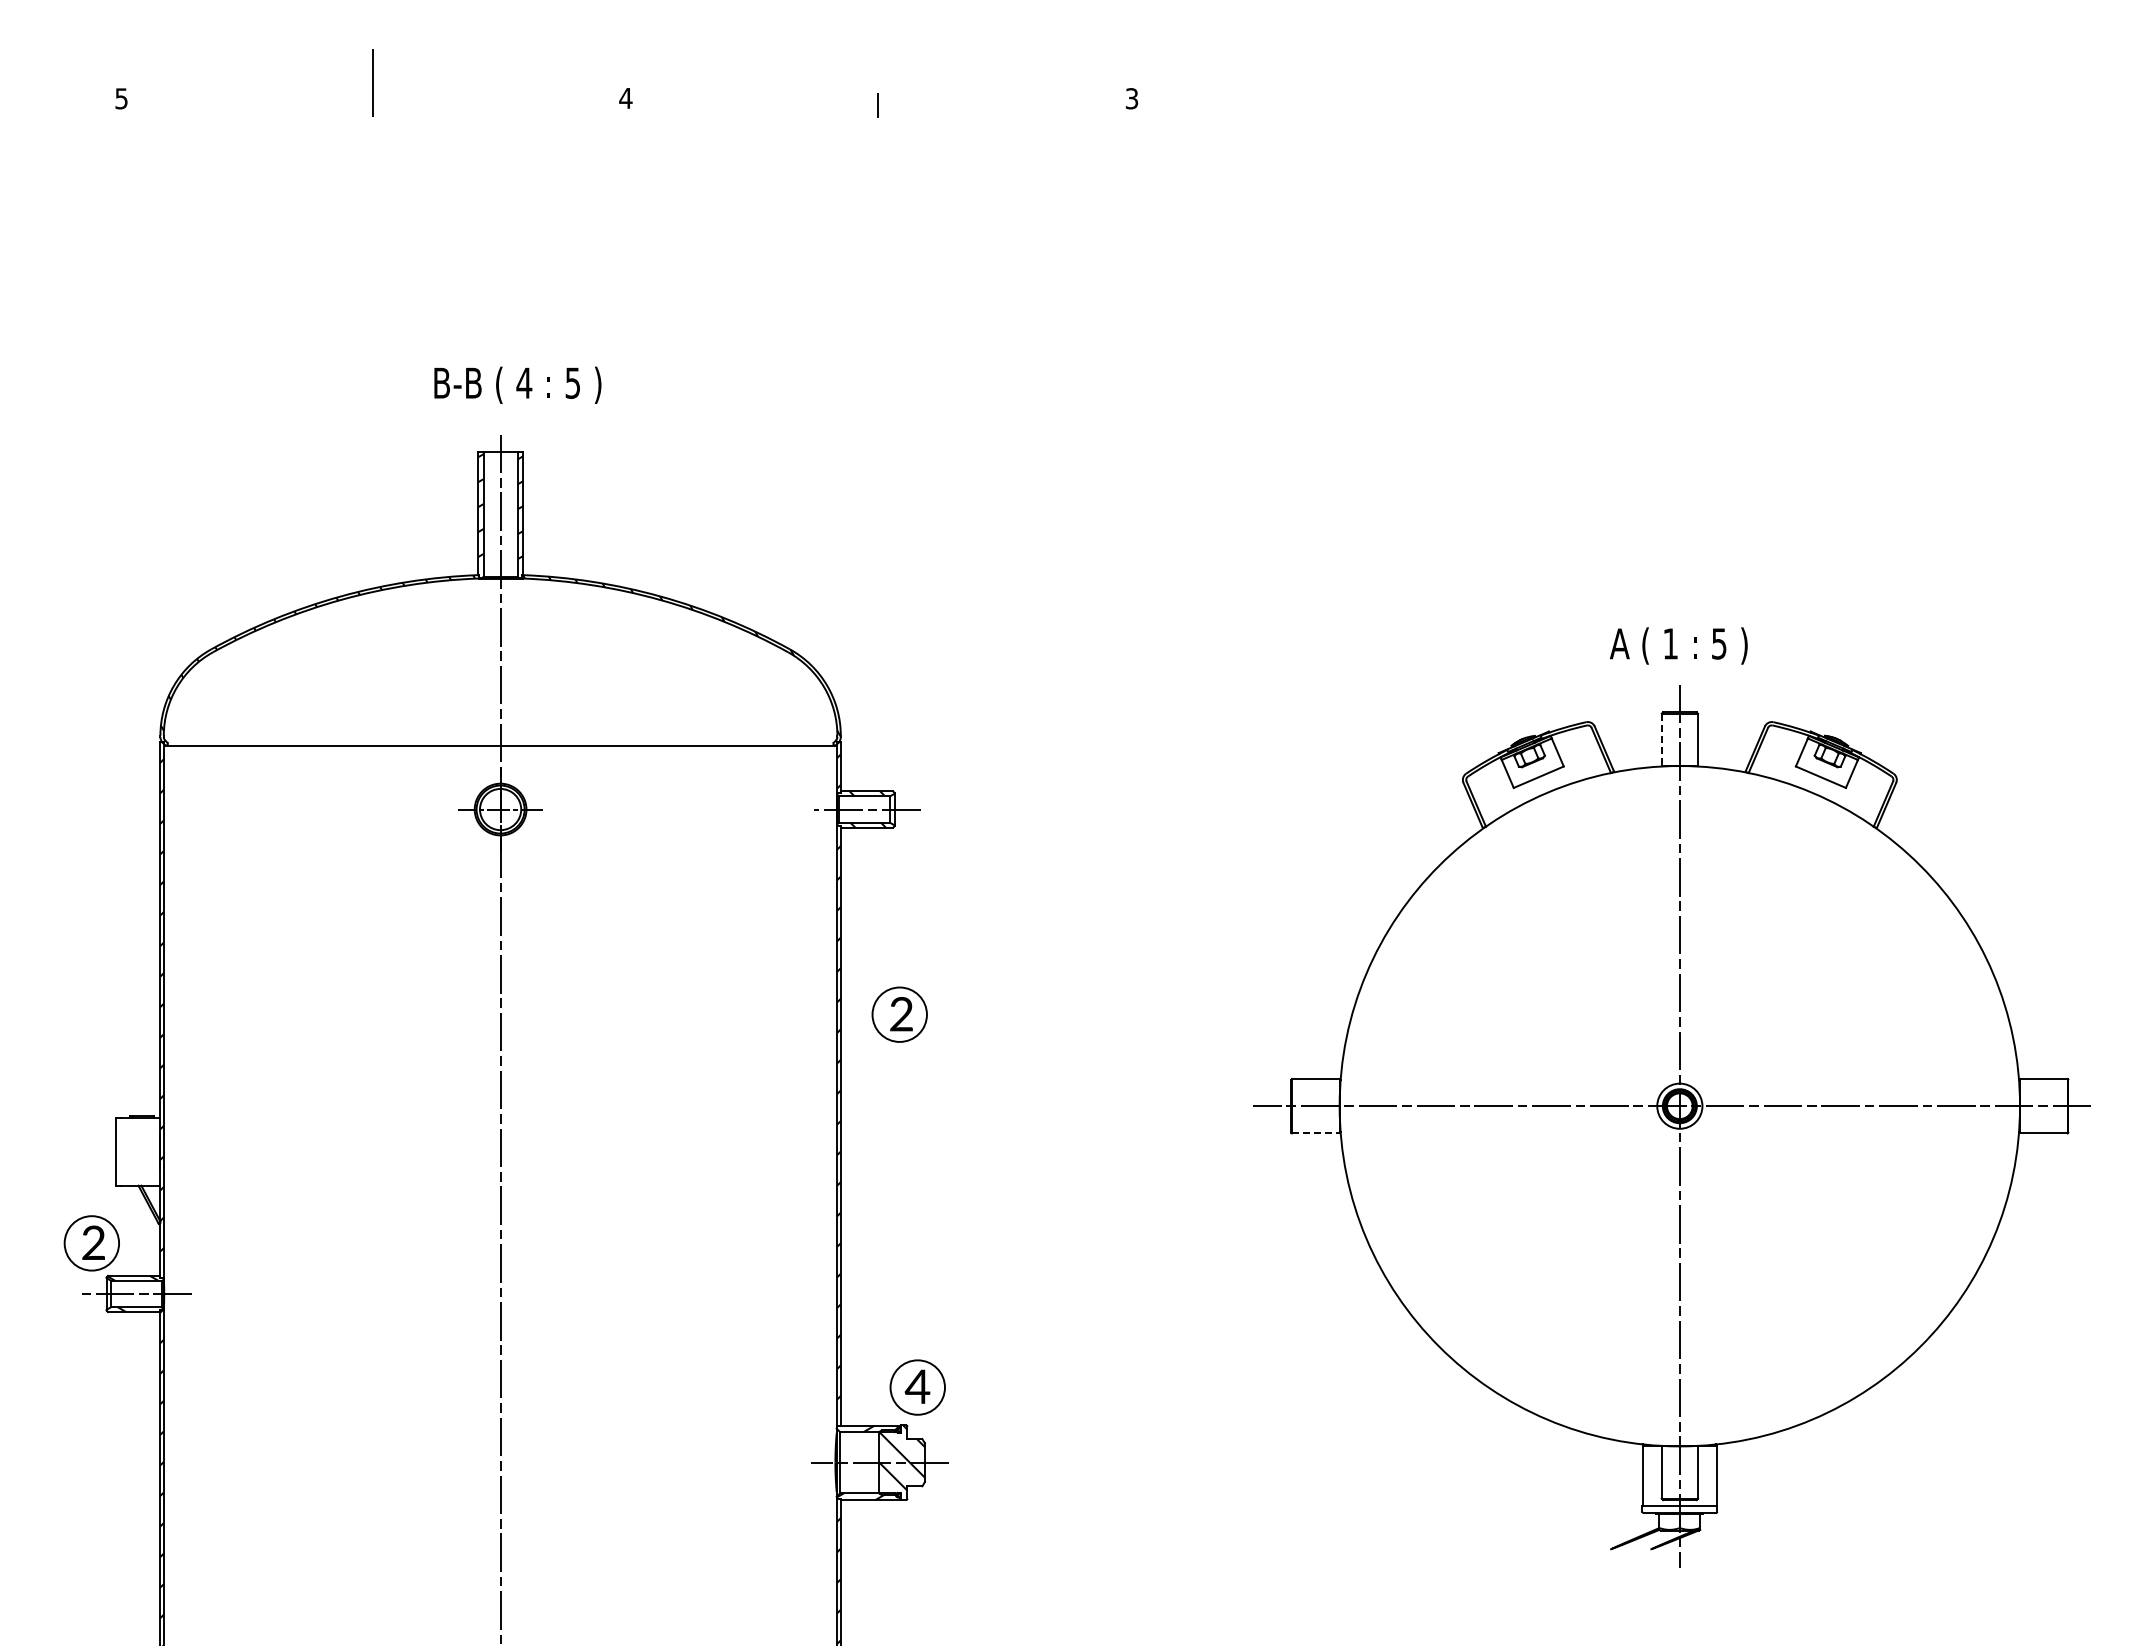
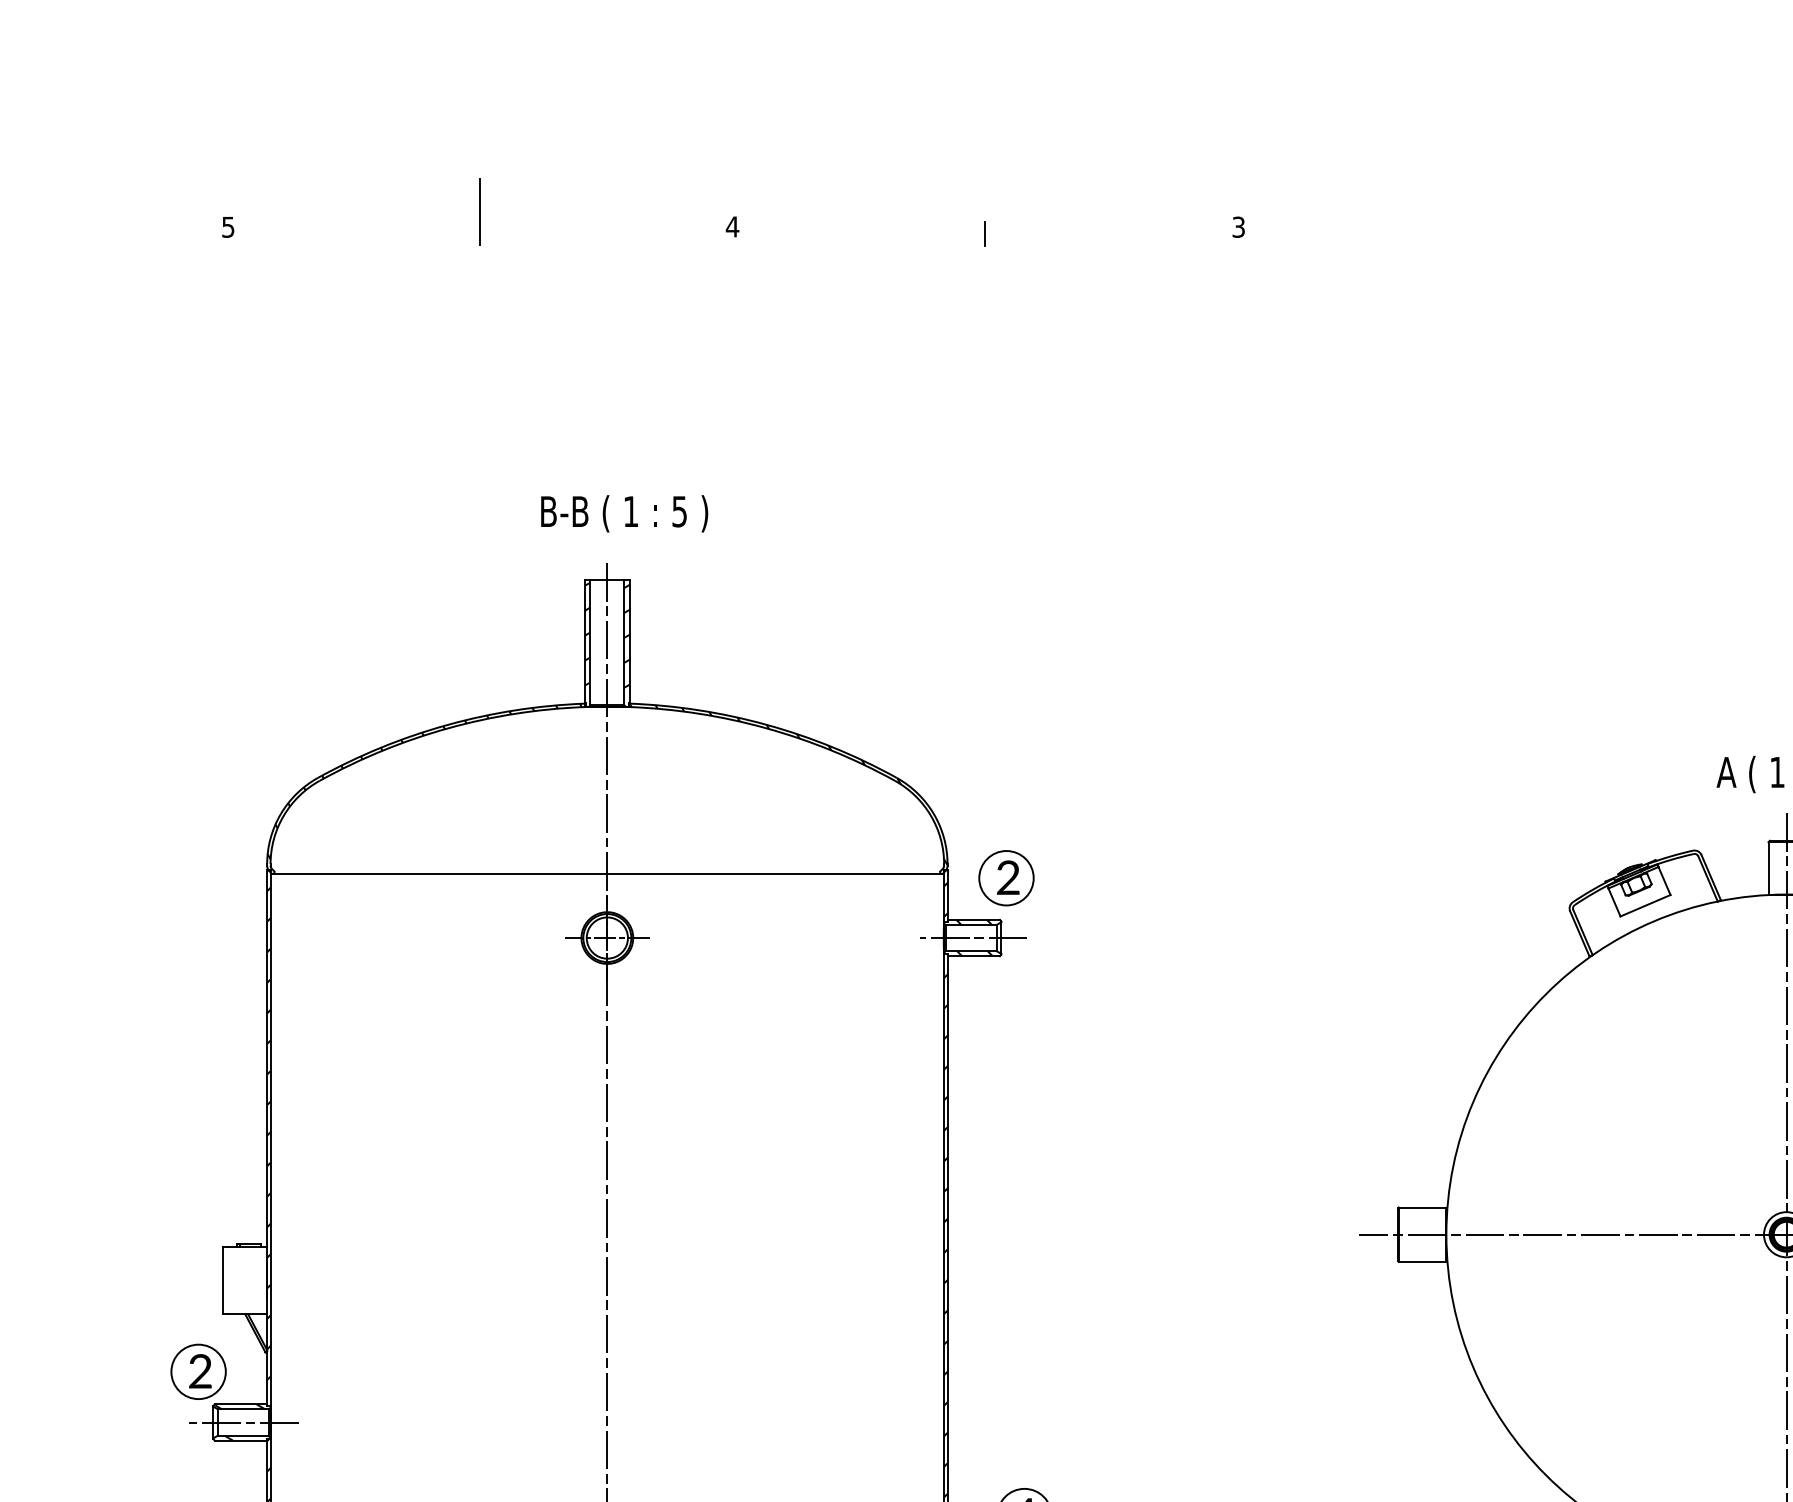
text: (524, 382) -> (631, 511), 4 -> 1
line: (1661, 740) -> (1768, 869), dashed -> solid
part: (899, 1014) -> (1006, 878), moved
line: (1315, 1133) -> (1422, 1262), dashed -> solid

